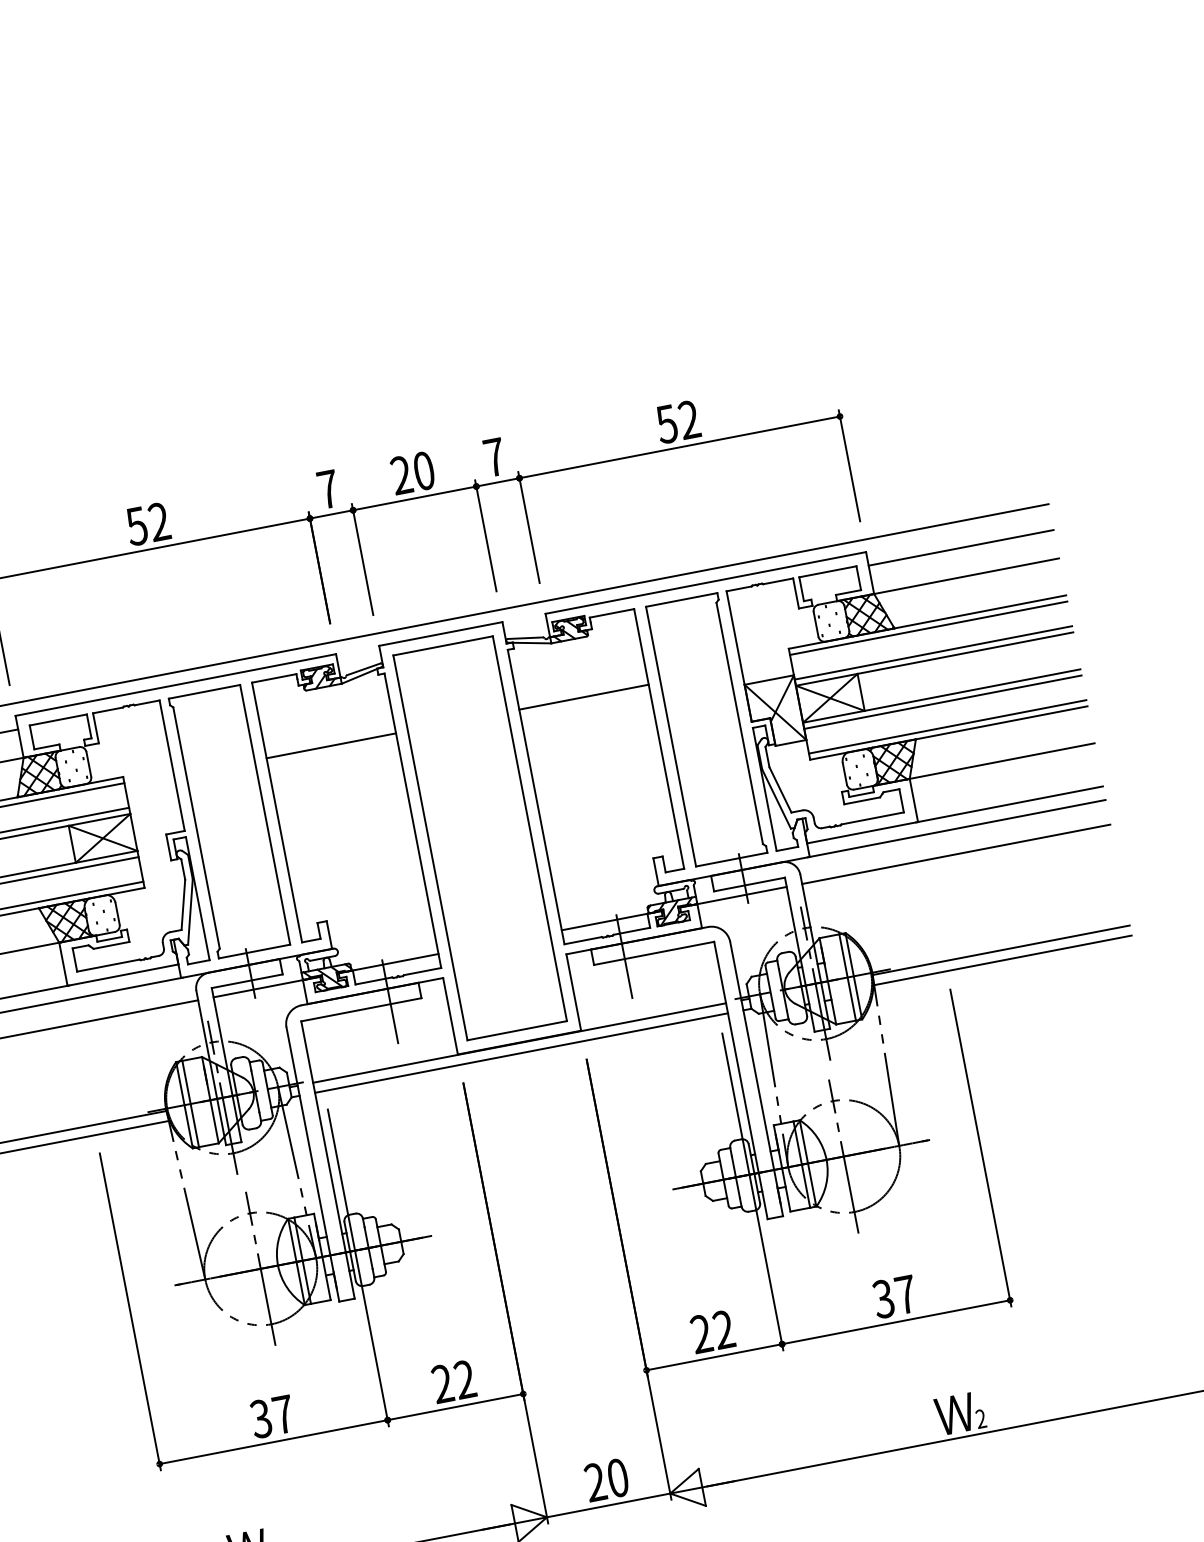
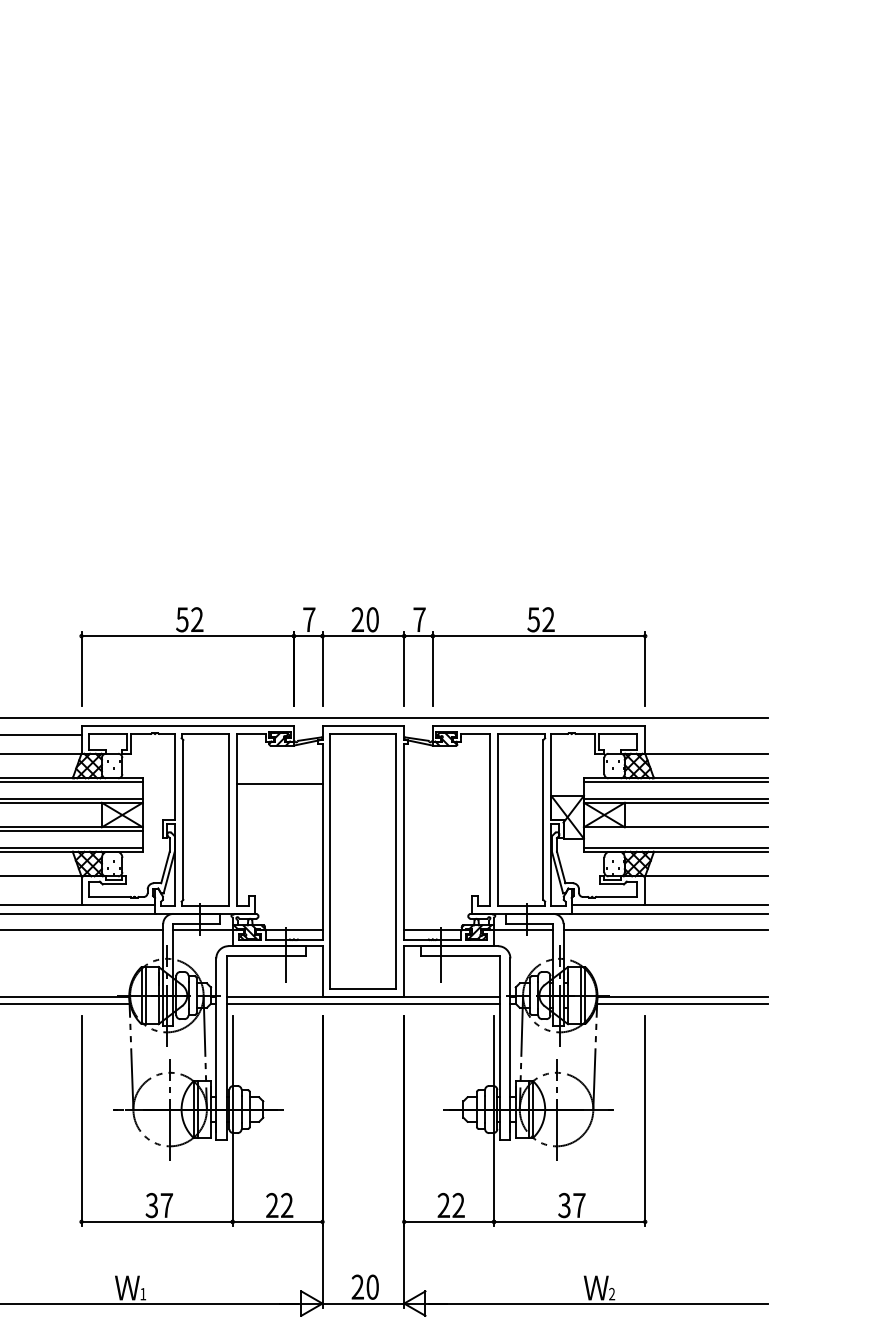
line: (961, 547) -> (706, 734), removed
line: (583, 698) -> (446, 784), removed
line: (942, 702) -> (675, 831), removed

